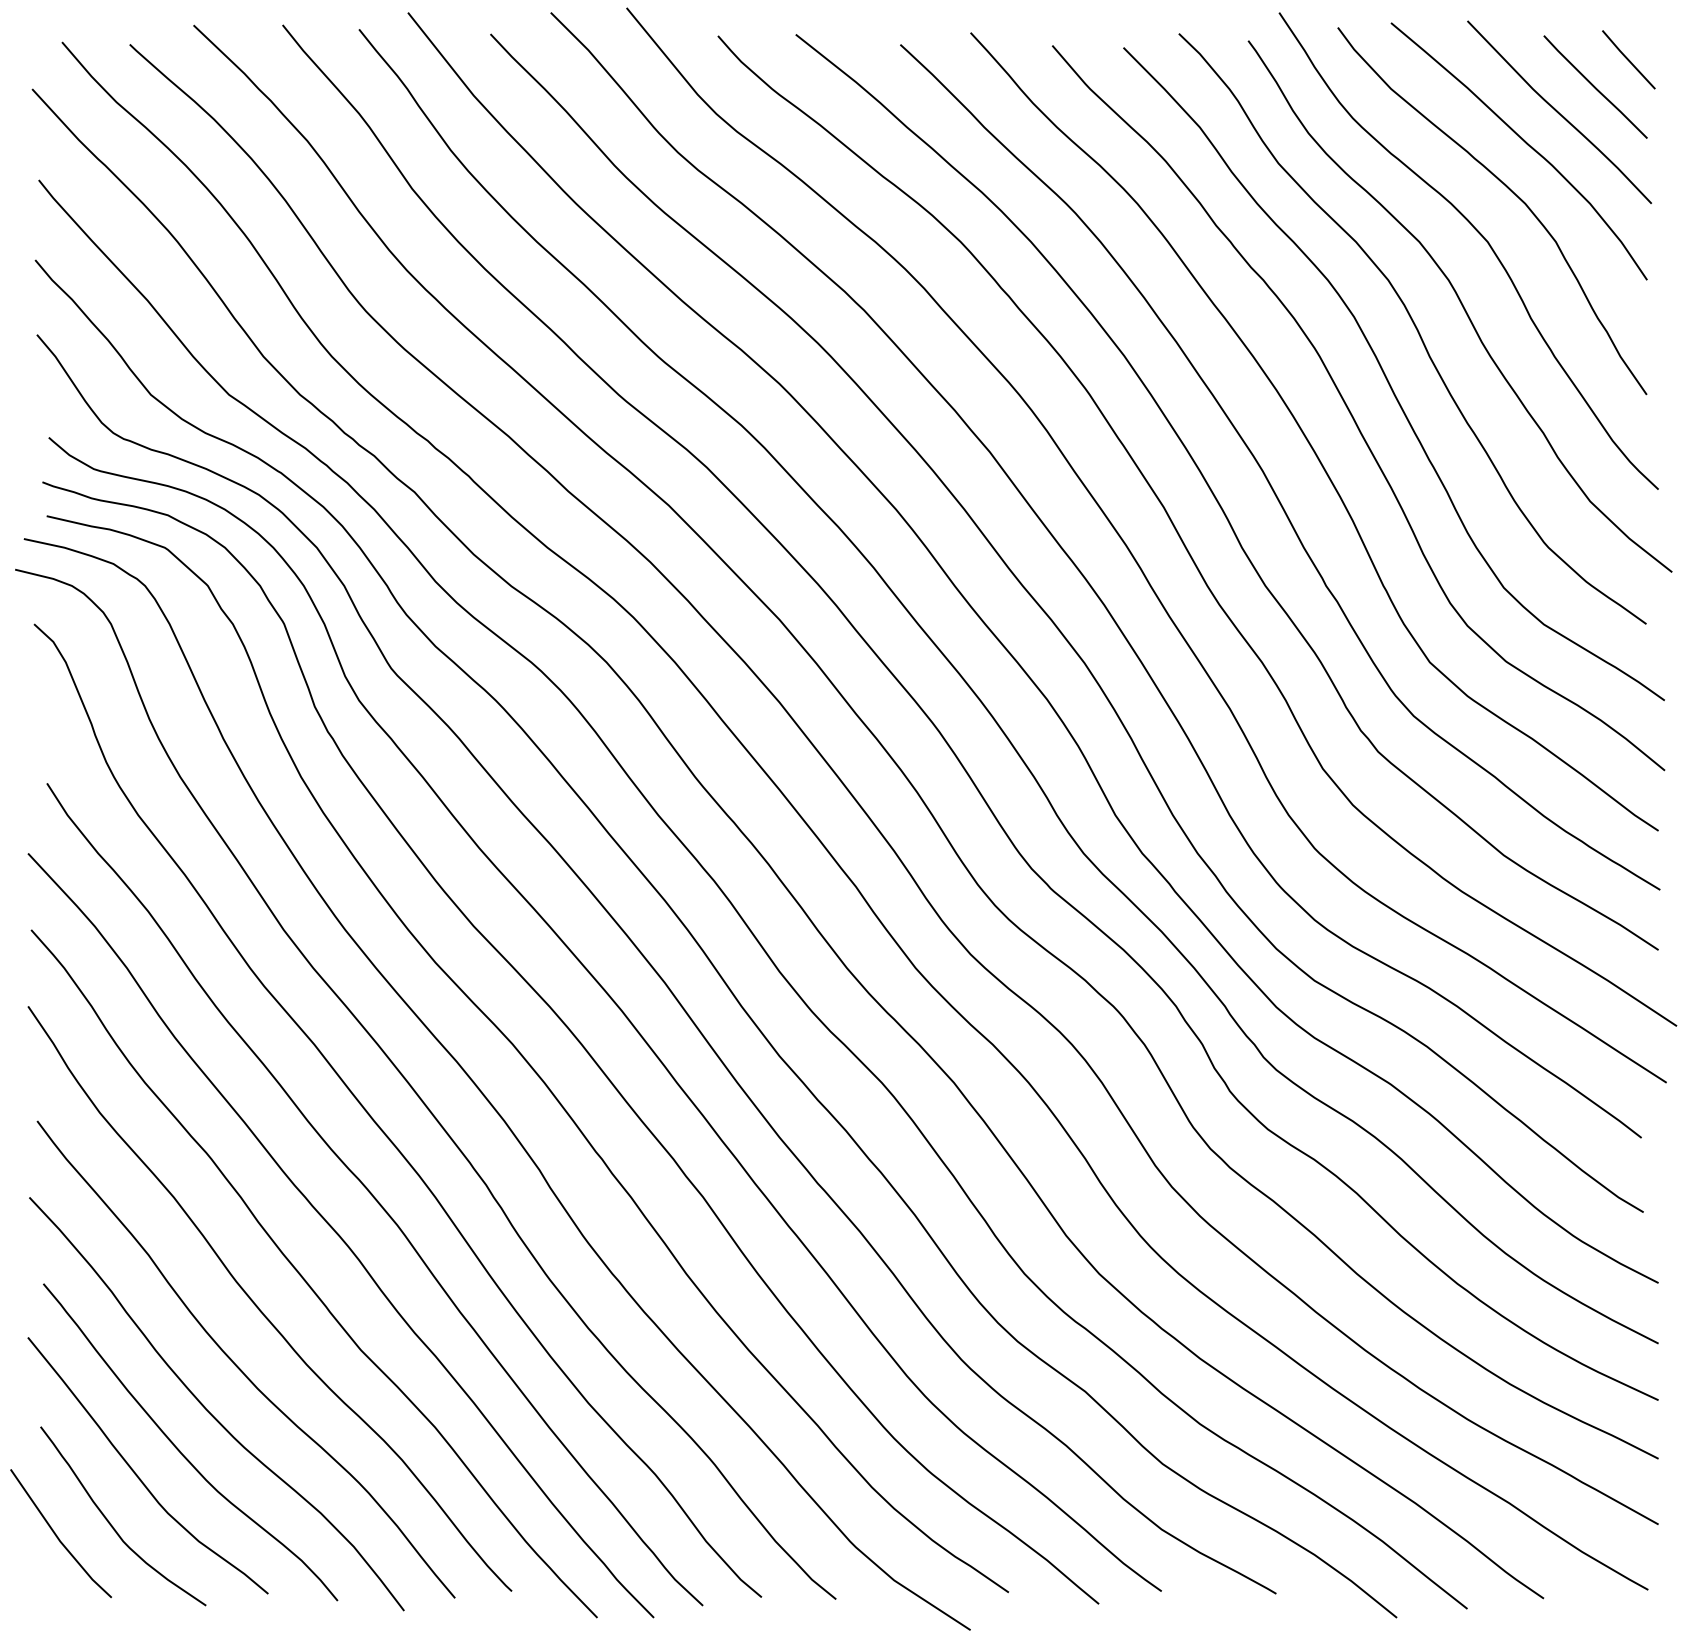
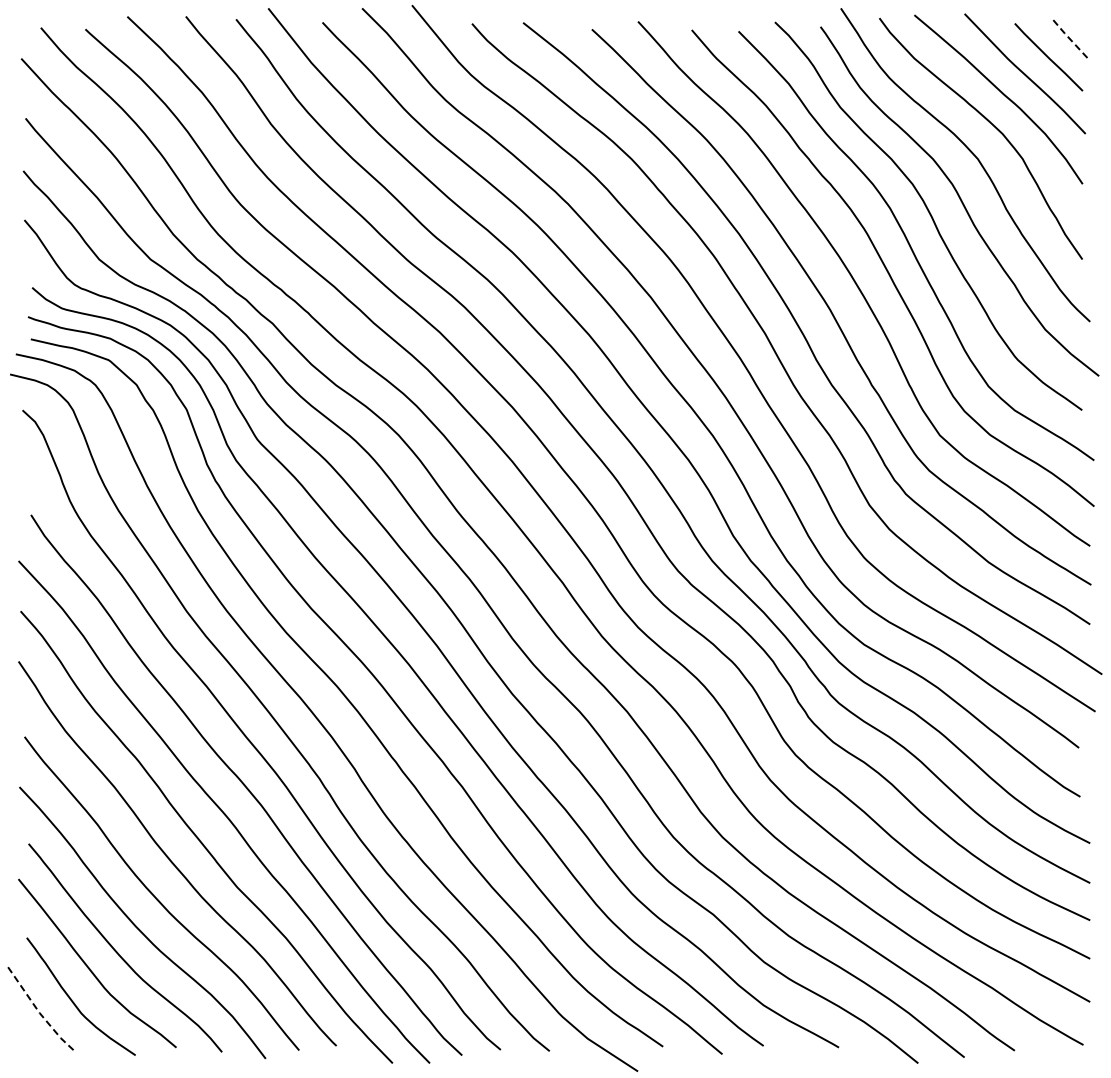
line: (1628, 60) -> (1070, 39), solid -> dashed
line: (58, 1537) -> (38, 1010), solid -> dashed

